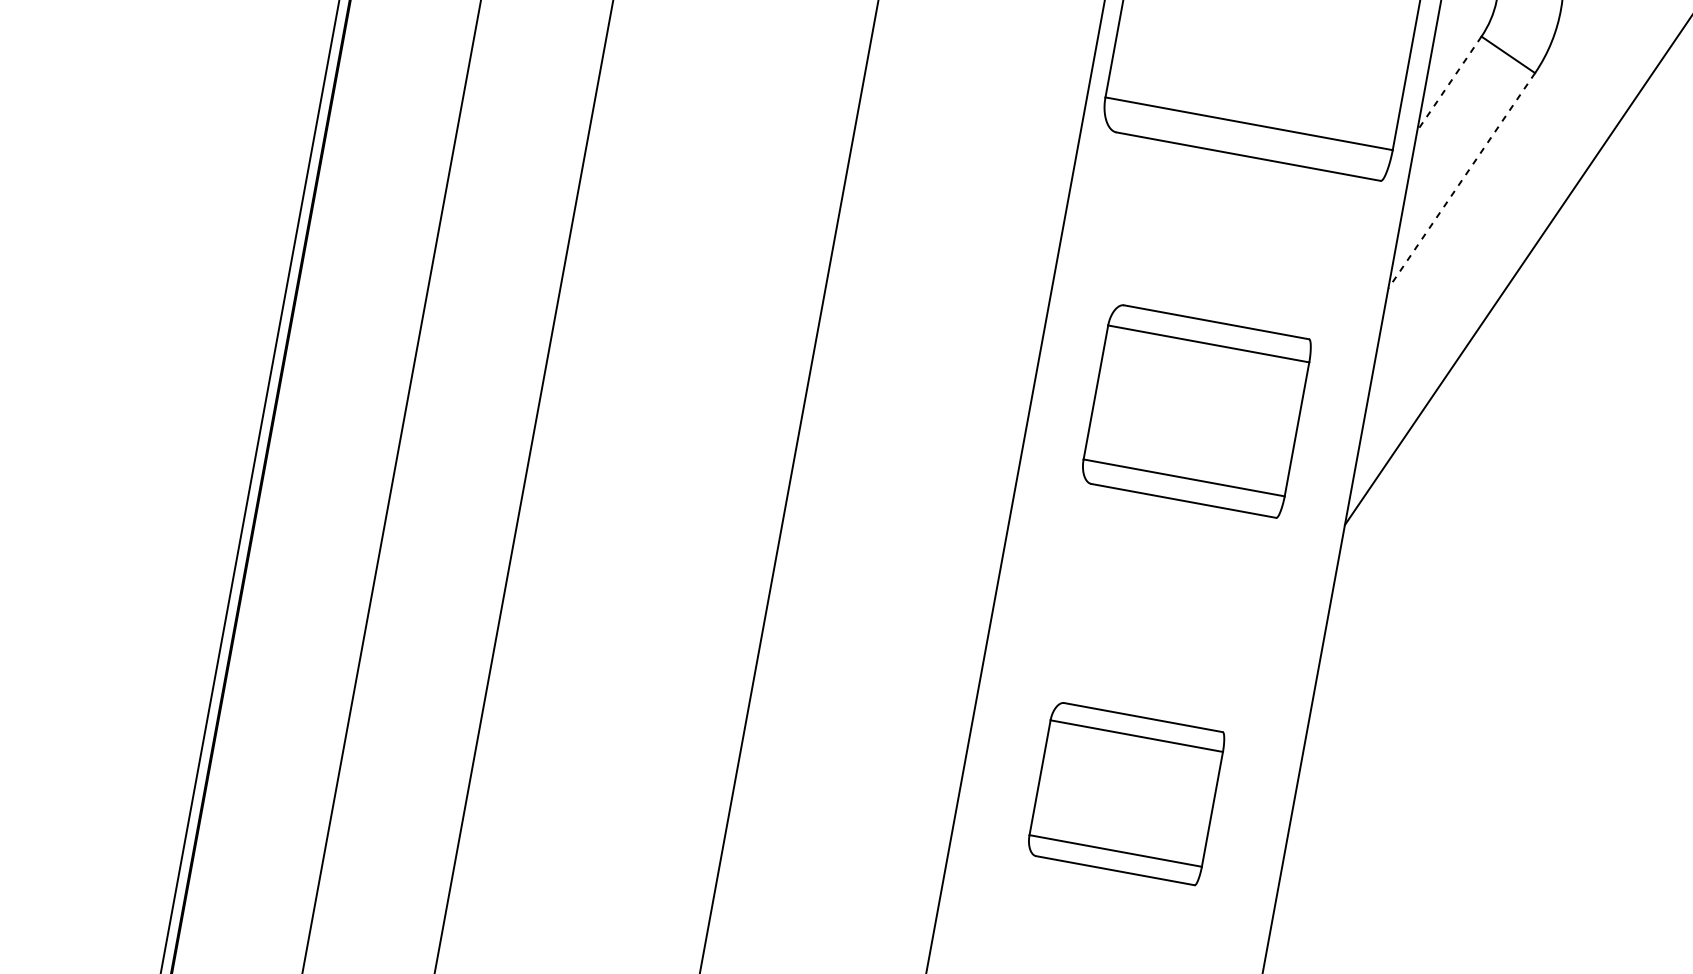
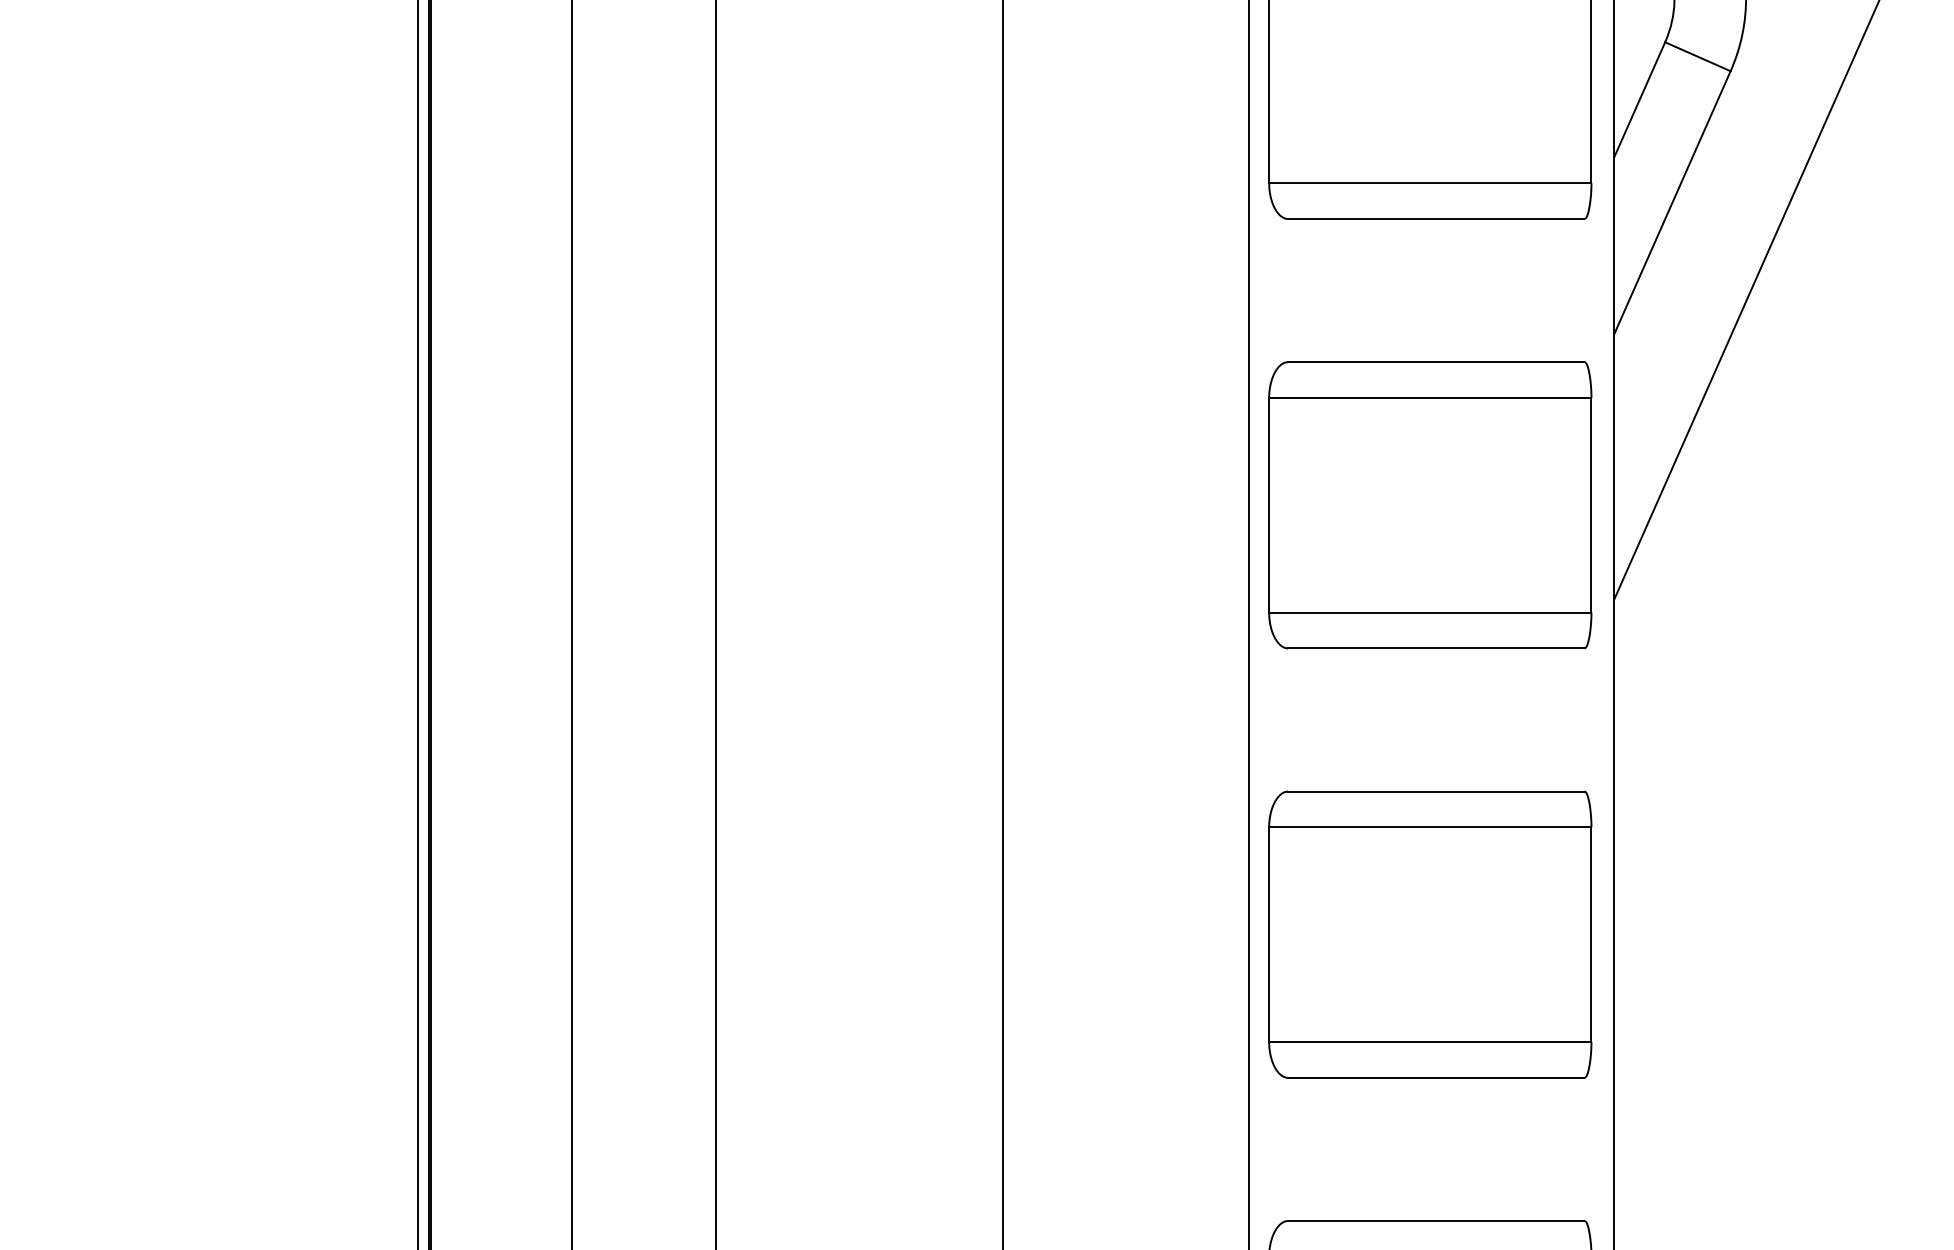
line: (1449, 83) -> (1639, 99), dashed -> solid
line: (1461, 180) -> (1672, 202), dashed -> solid
part: (1196, 411) -> (1430, 505), size x1.43
part: (1126, 793) -> (1430, 934), size x1.67

